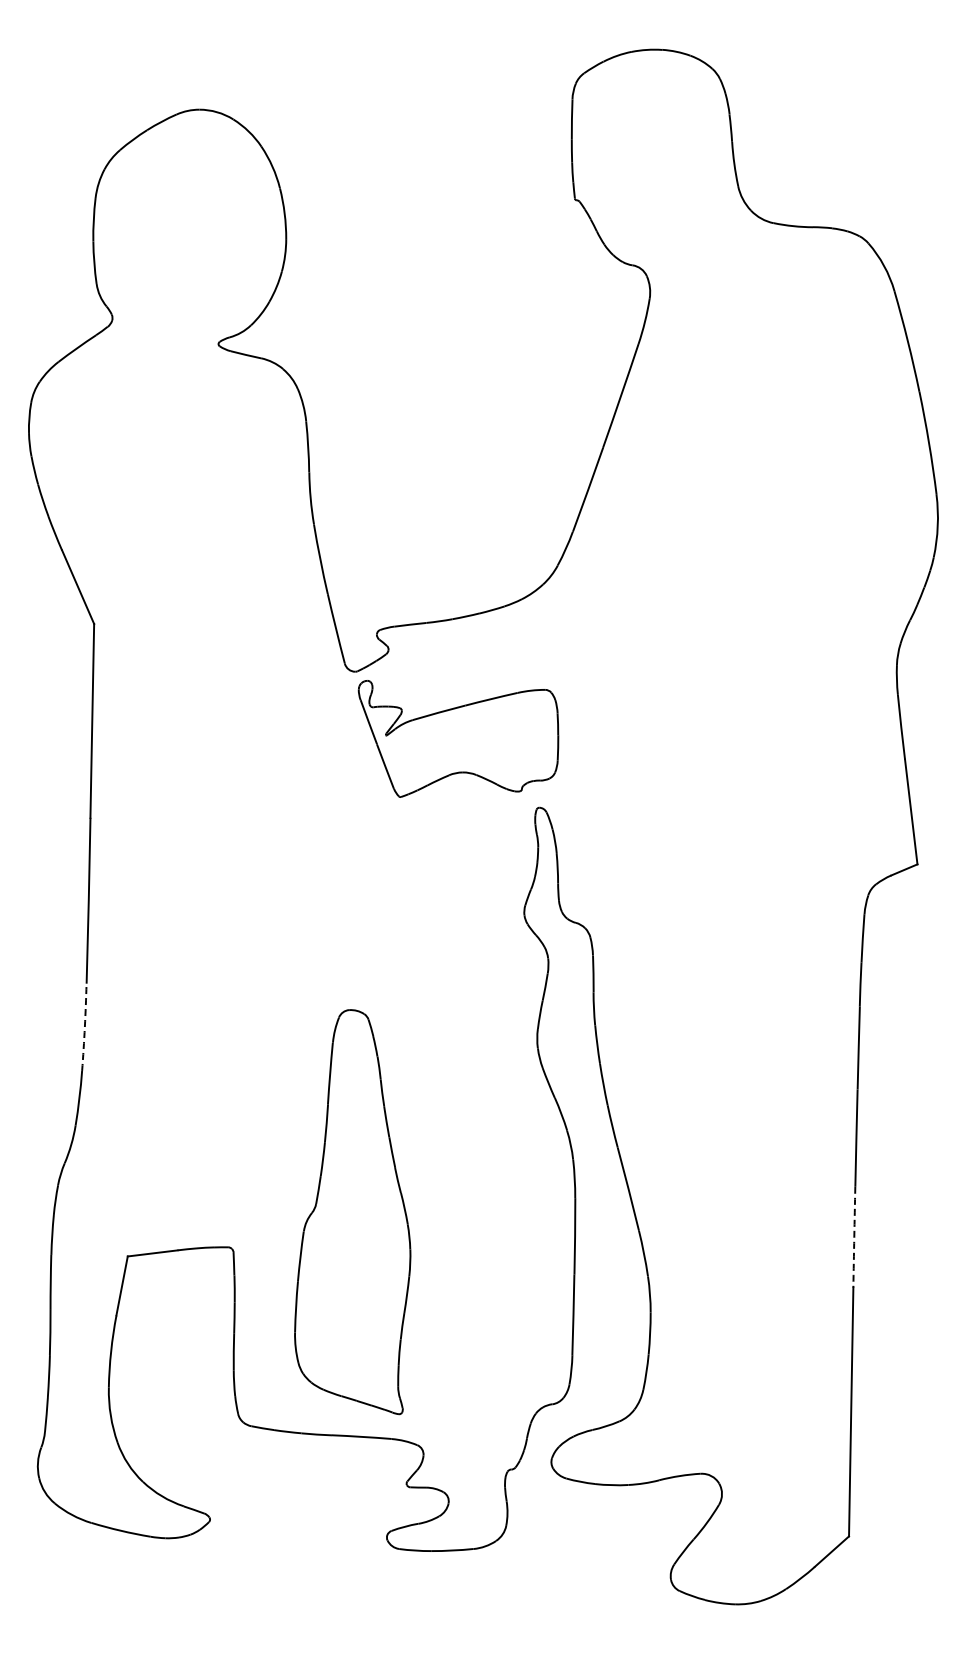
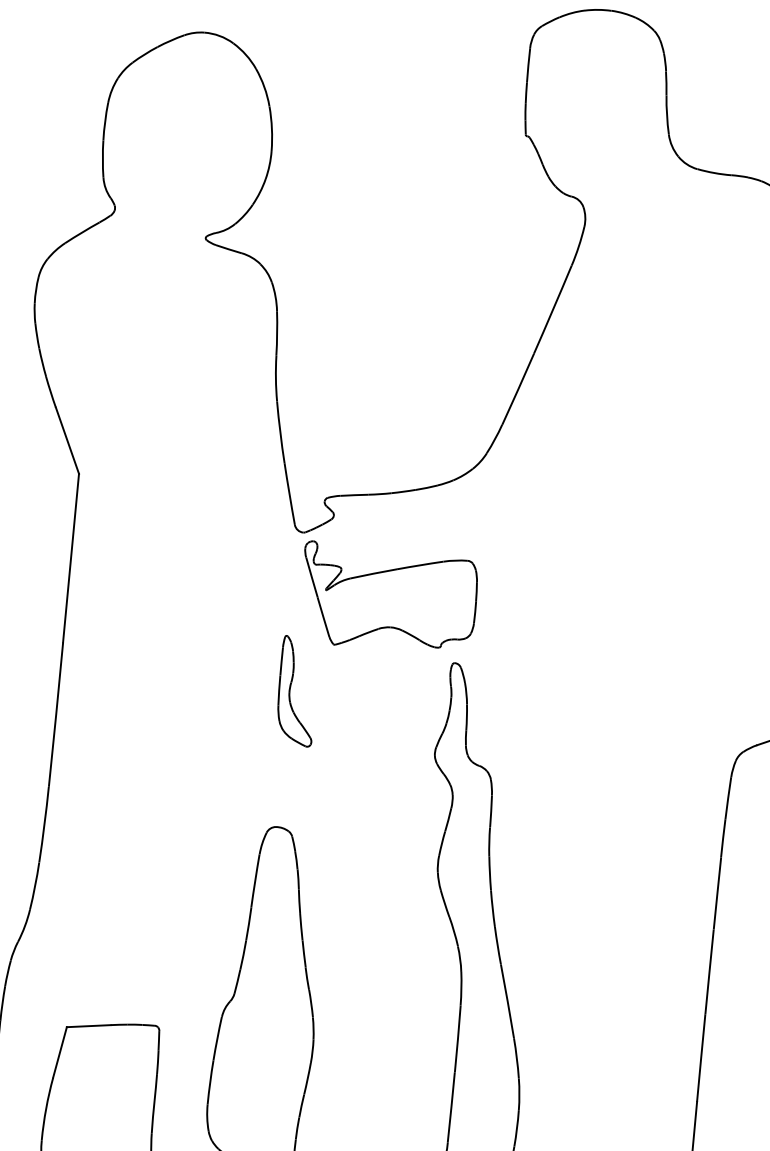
part: (354, 851) -> (290, 689), added
arc: (84, 1027) -> (44, 824), dashed -> solid
arc: (854, 1237) -> (701, 1058), dashed -> solid

